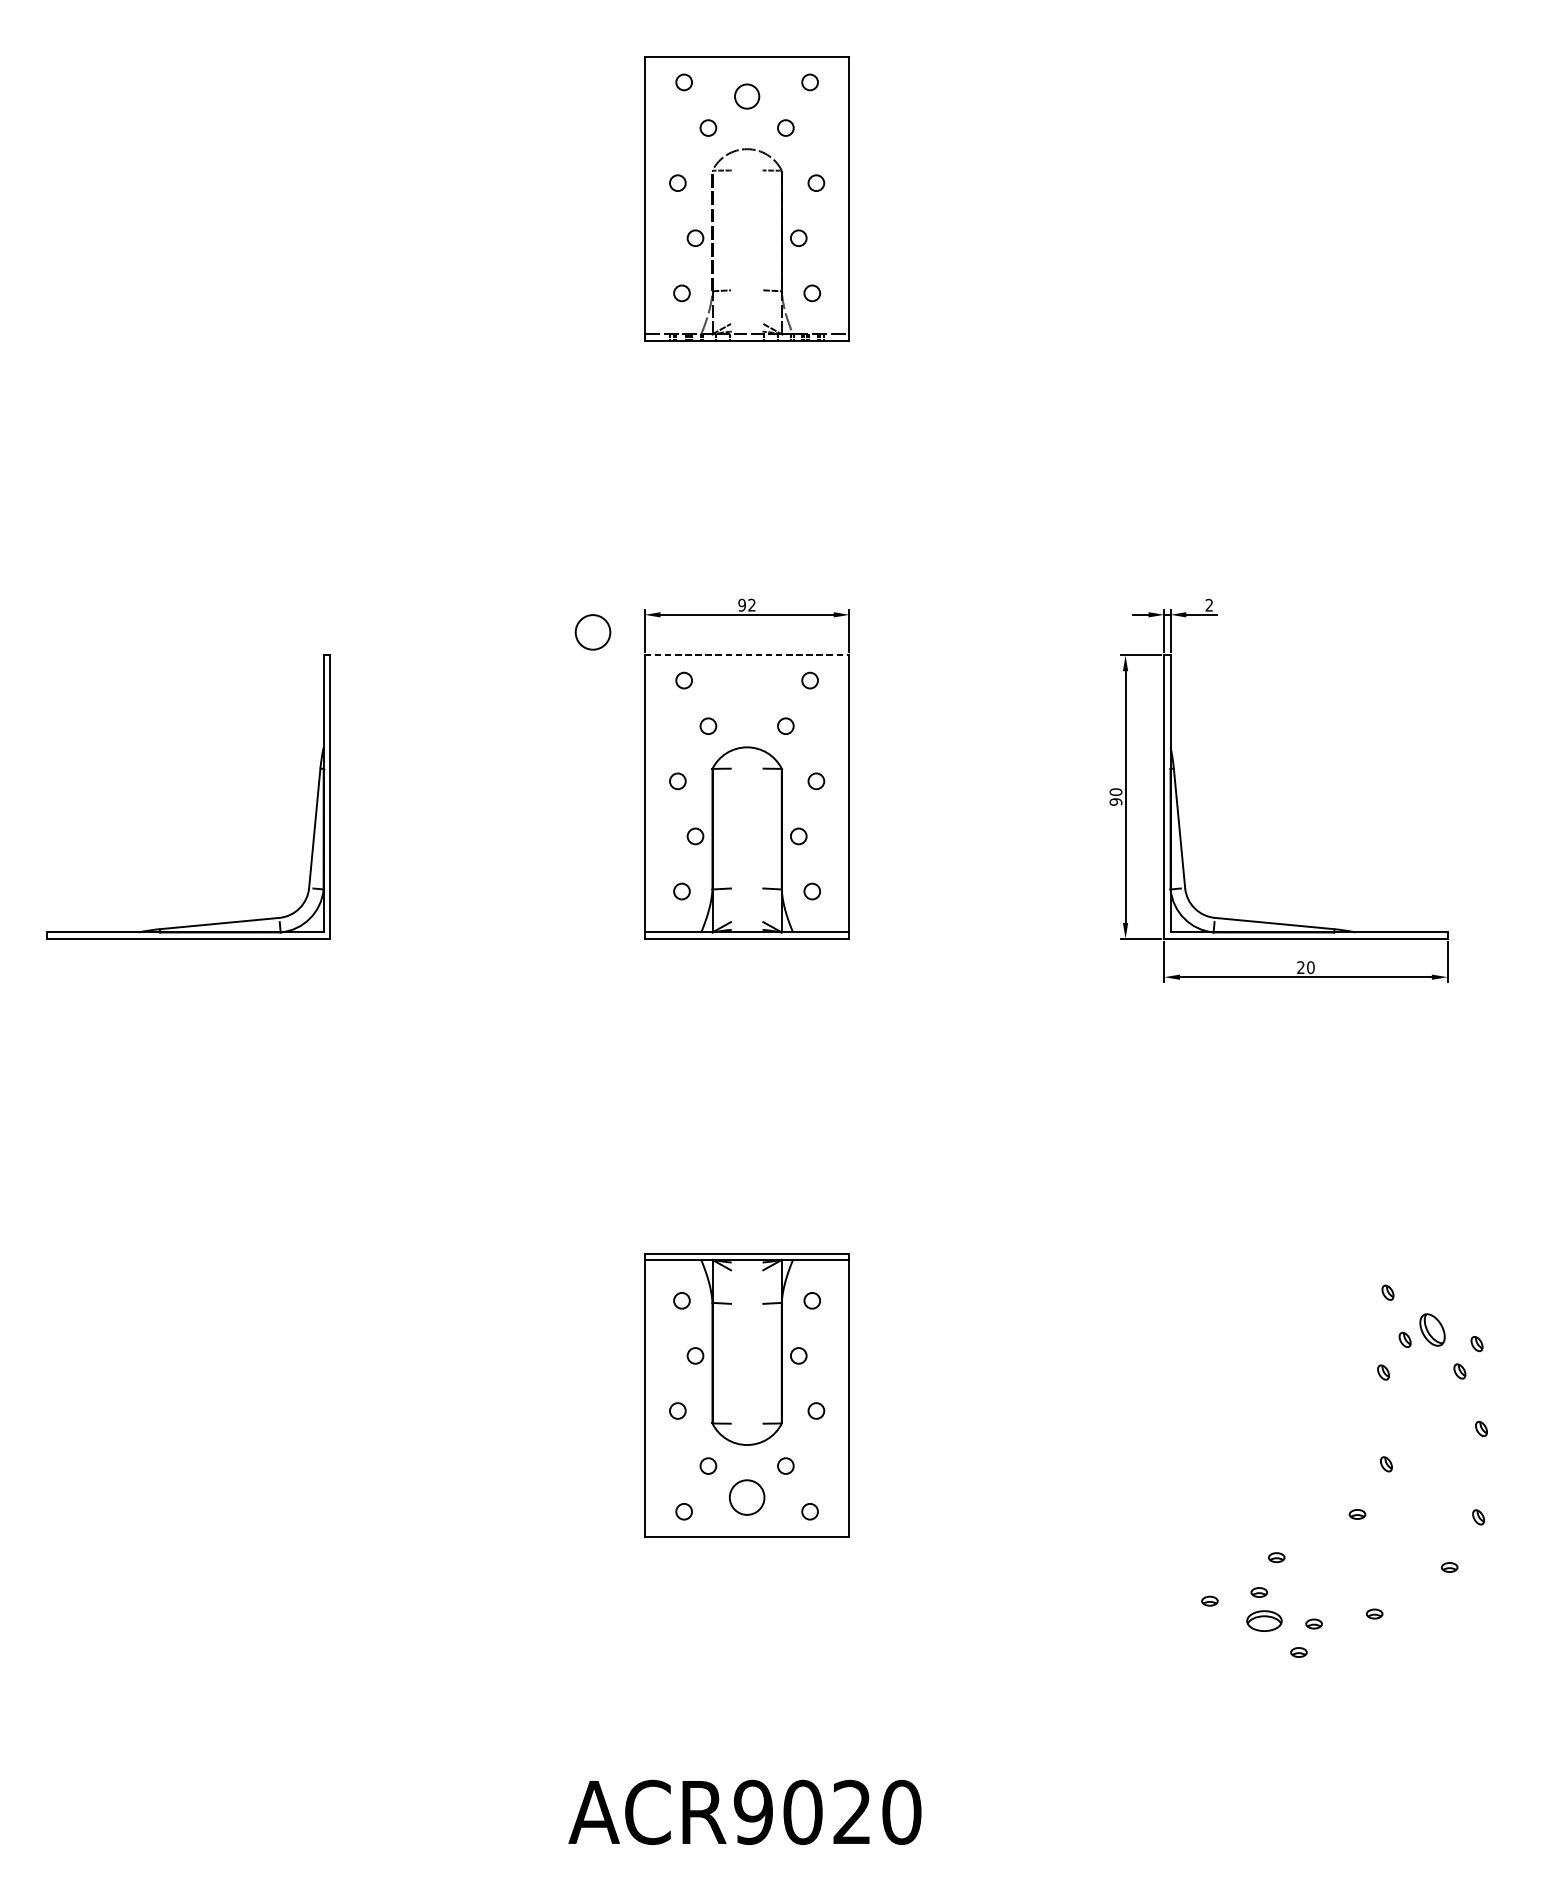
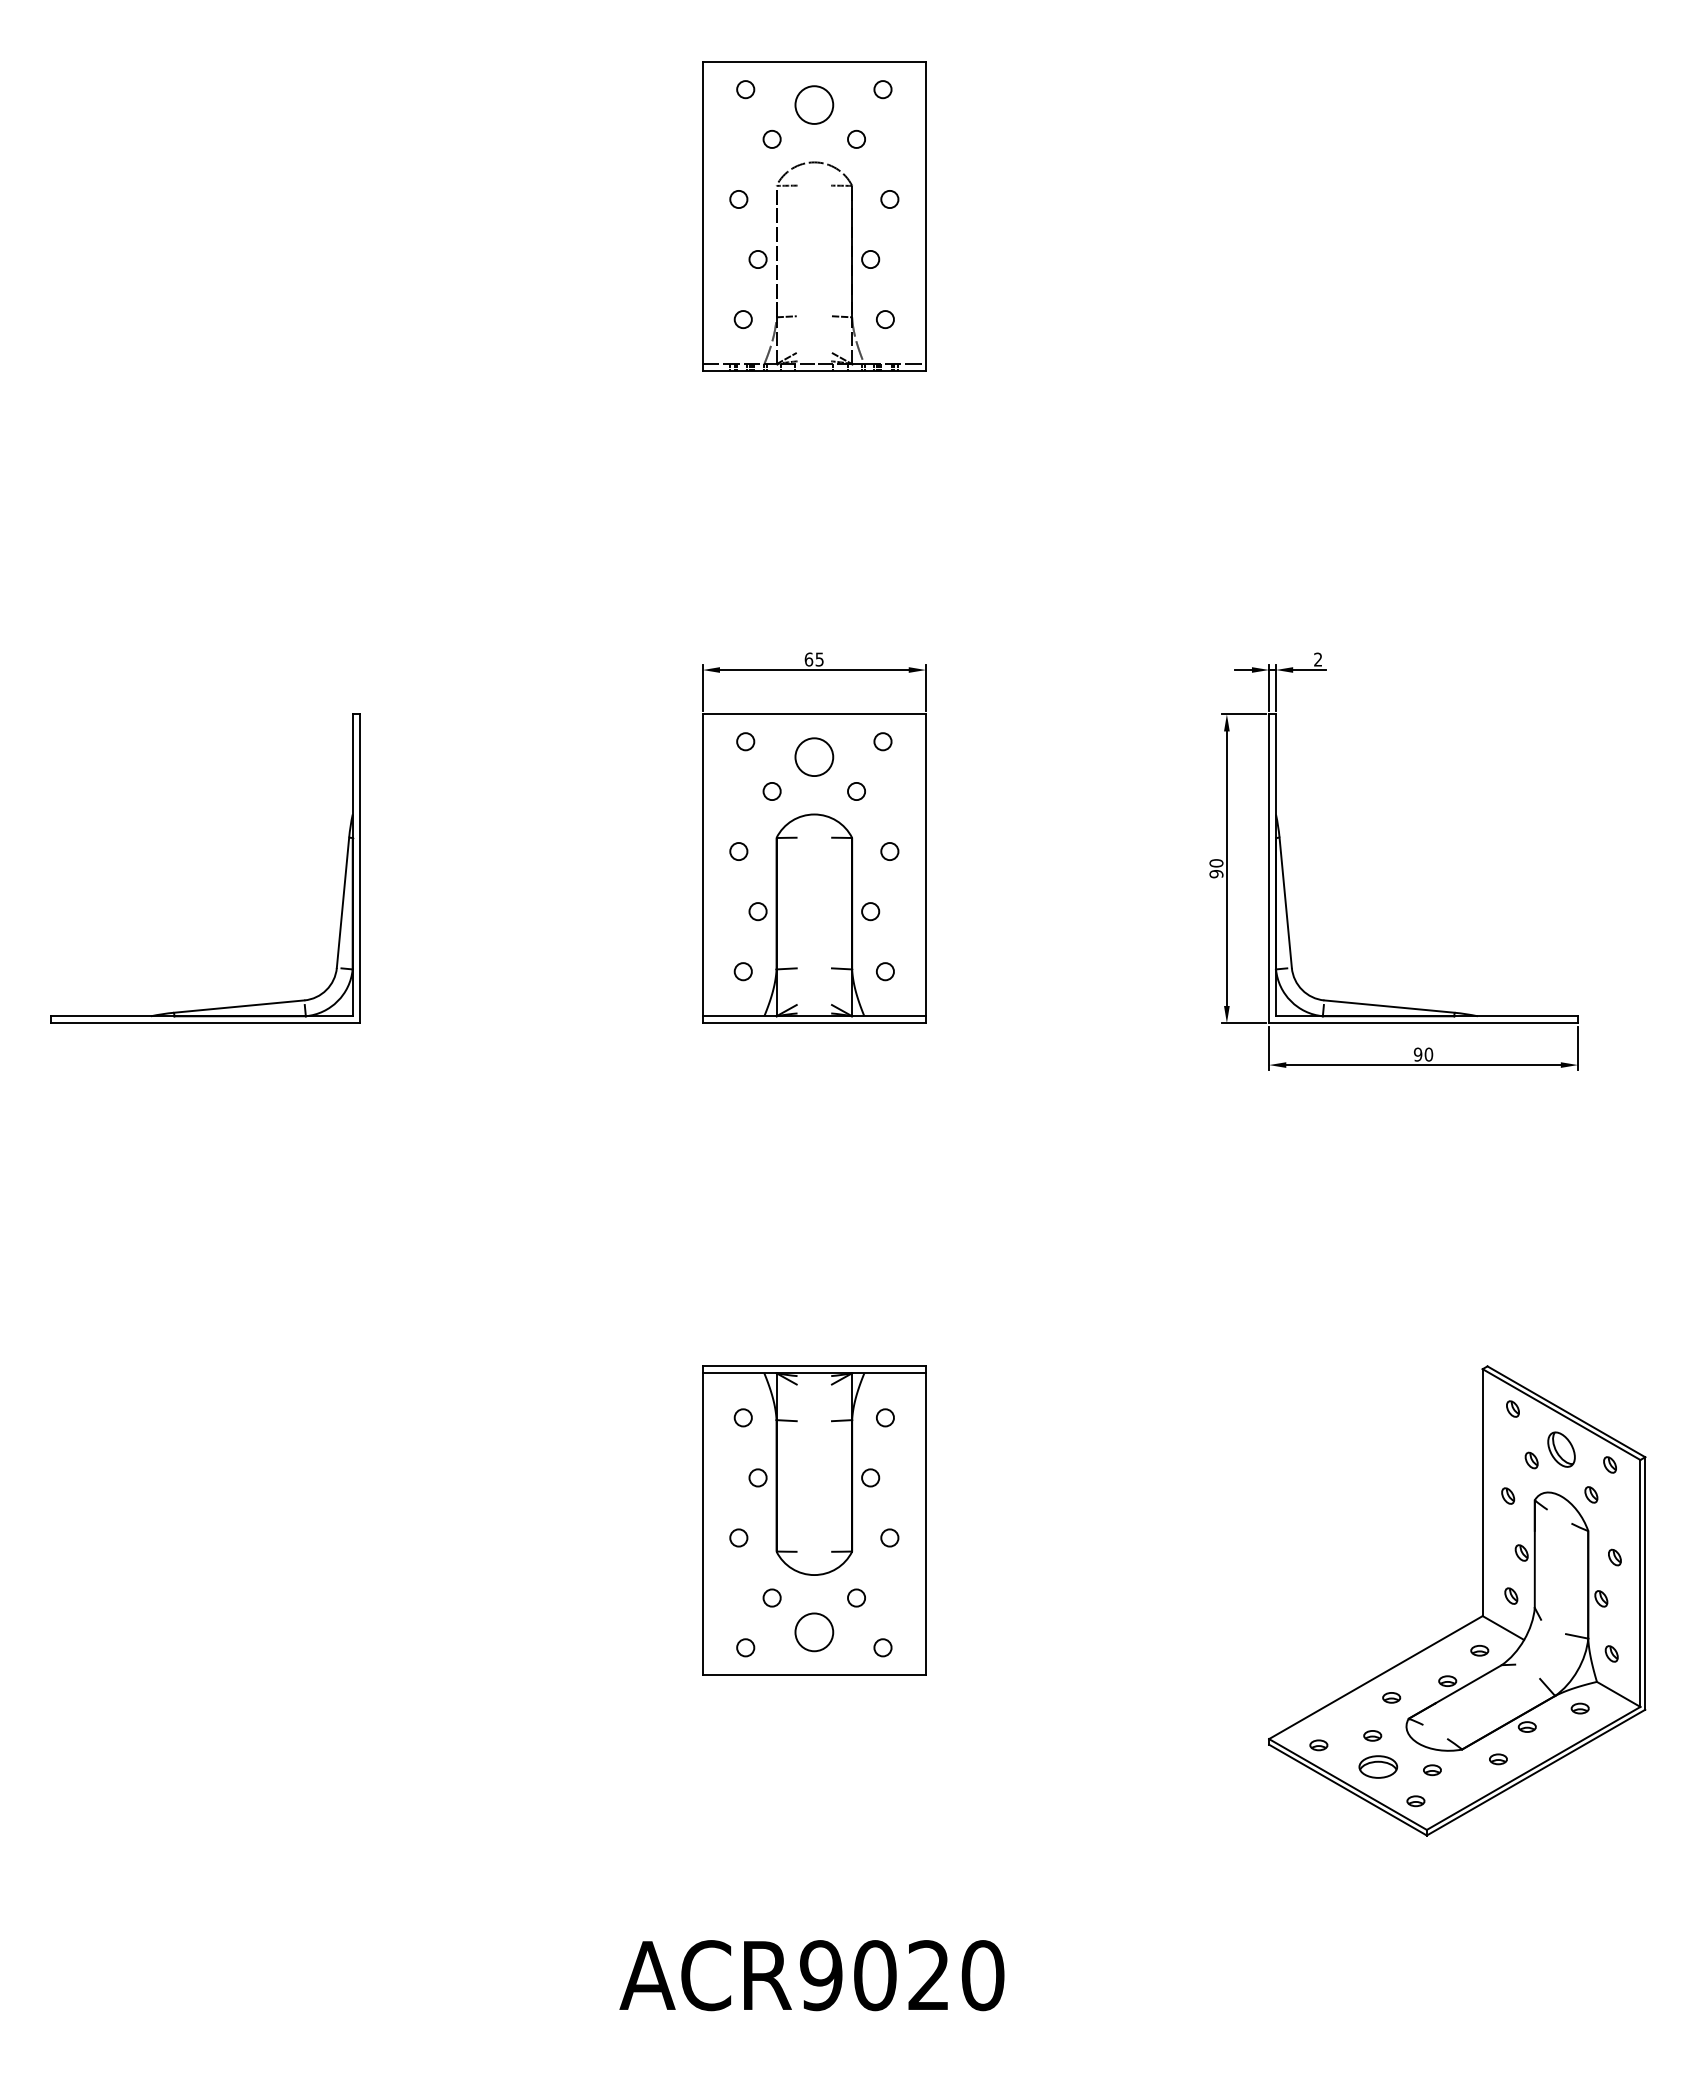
circle: (747, 96) -> (814, 104), size x1.43
text: (746, 605) -> (813, 659), 92 -> 65
circle: (593, 631) -> (814, 756), moved
line: (747, 655) -> (814, 714), dashed -> solid
text: (1300, 967) -> (1417, 1054), 20 -> 90
part: (1360, 1468) -> (1482, 1600), added

